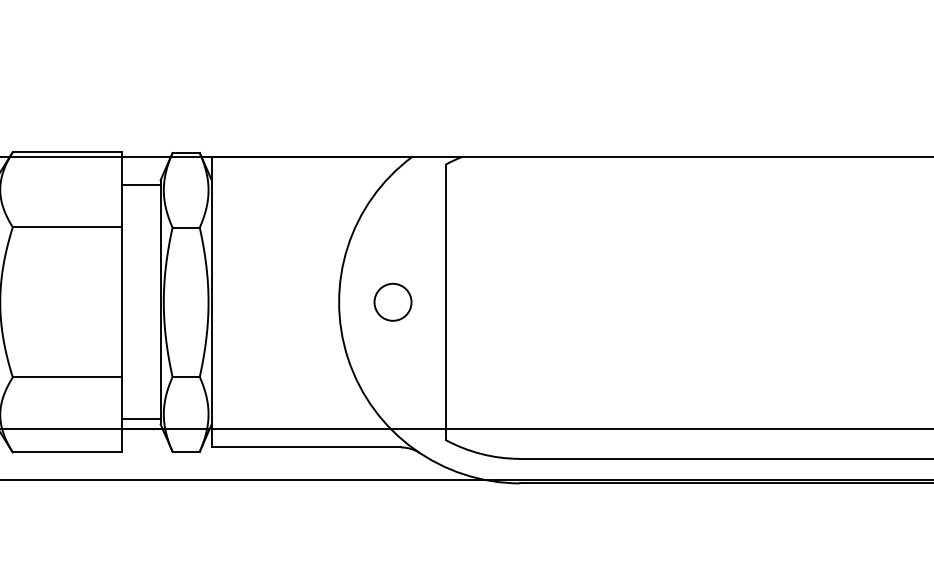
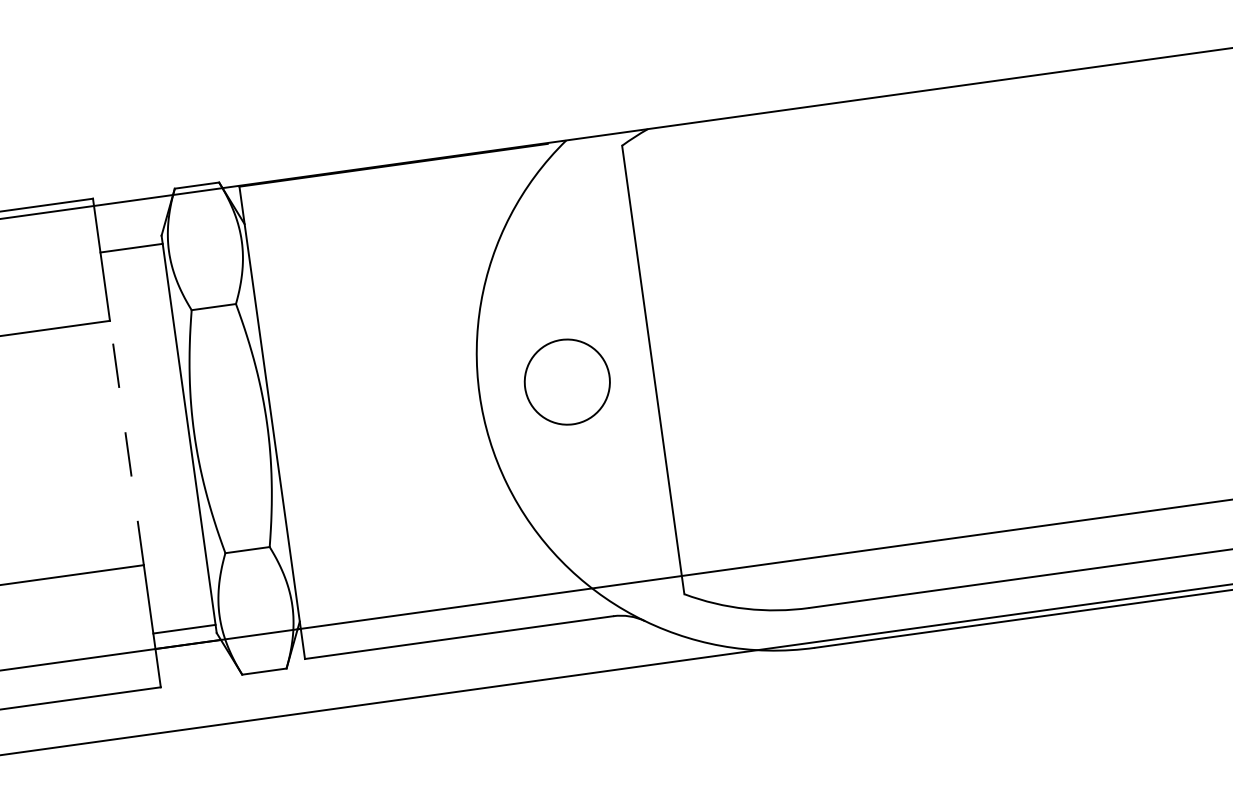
line: (122, 301) -> (126, 441), solid -> dashed
circle: (392, 301) -> (566, 380), size x1.4

